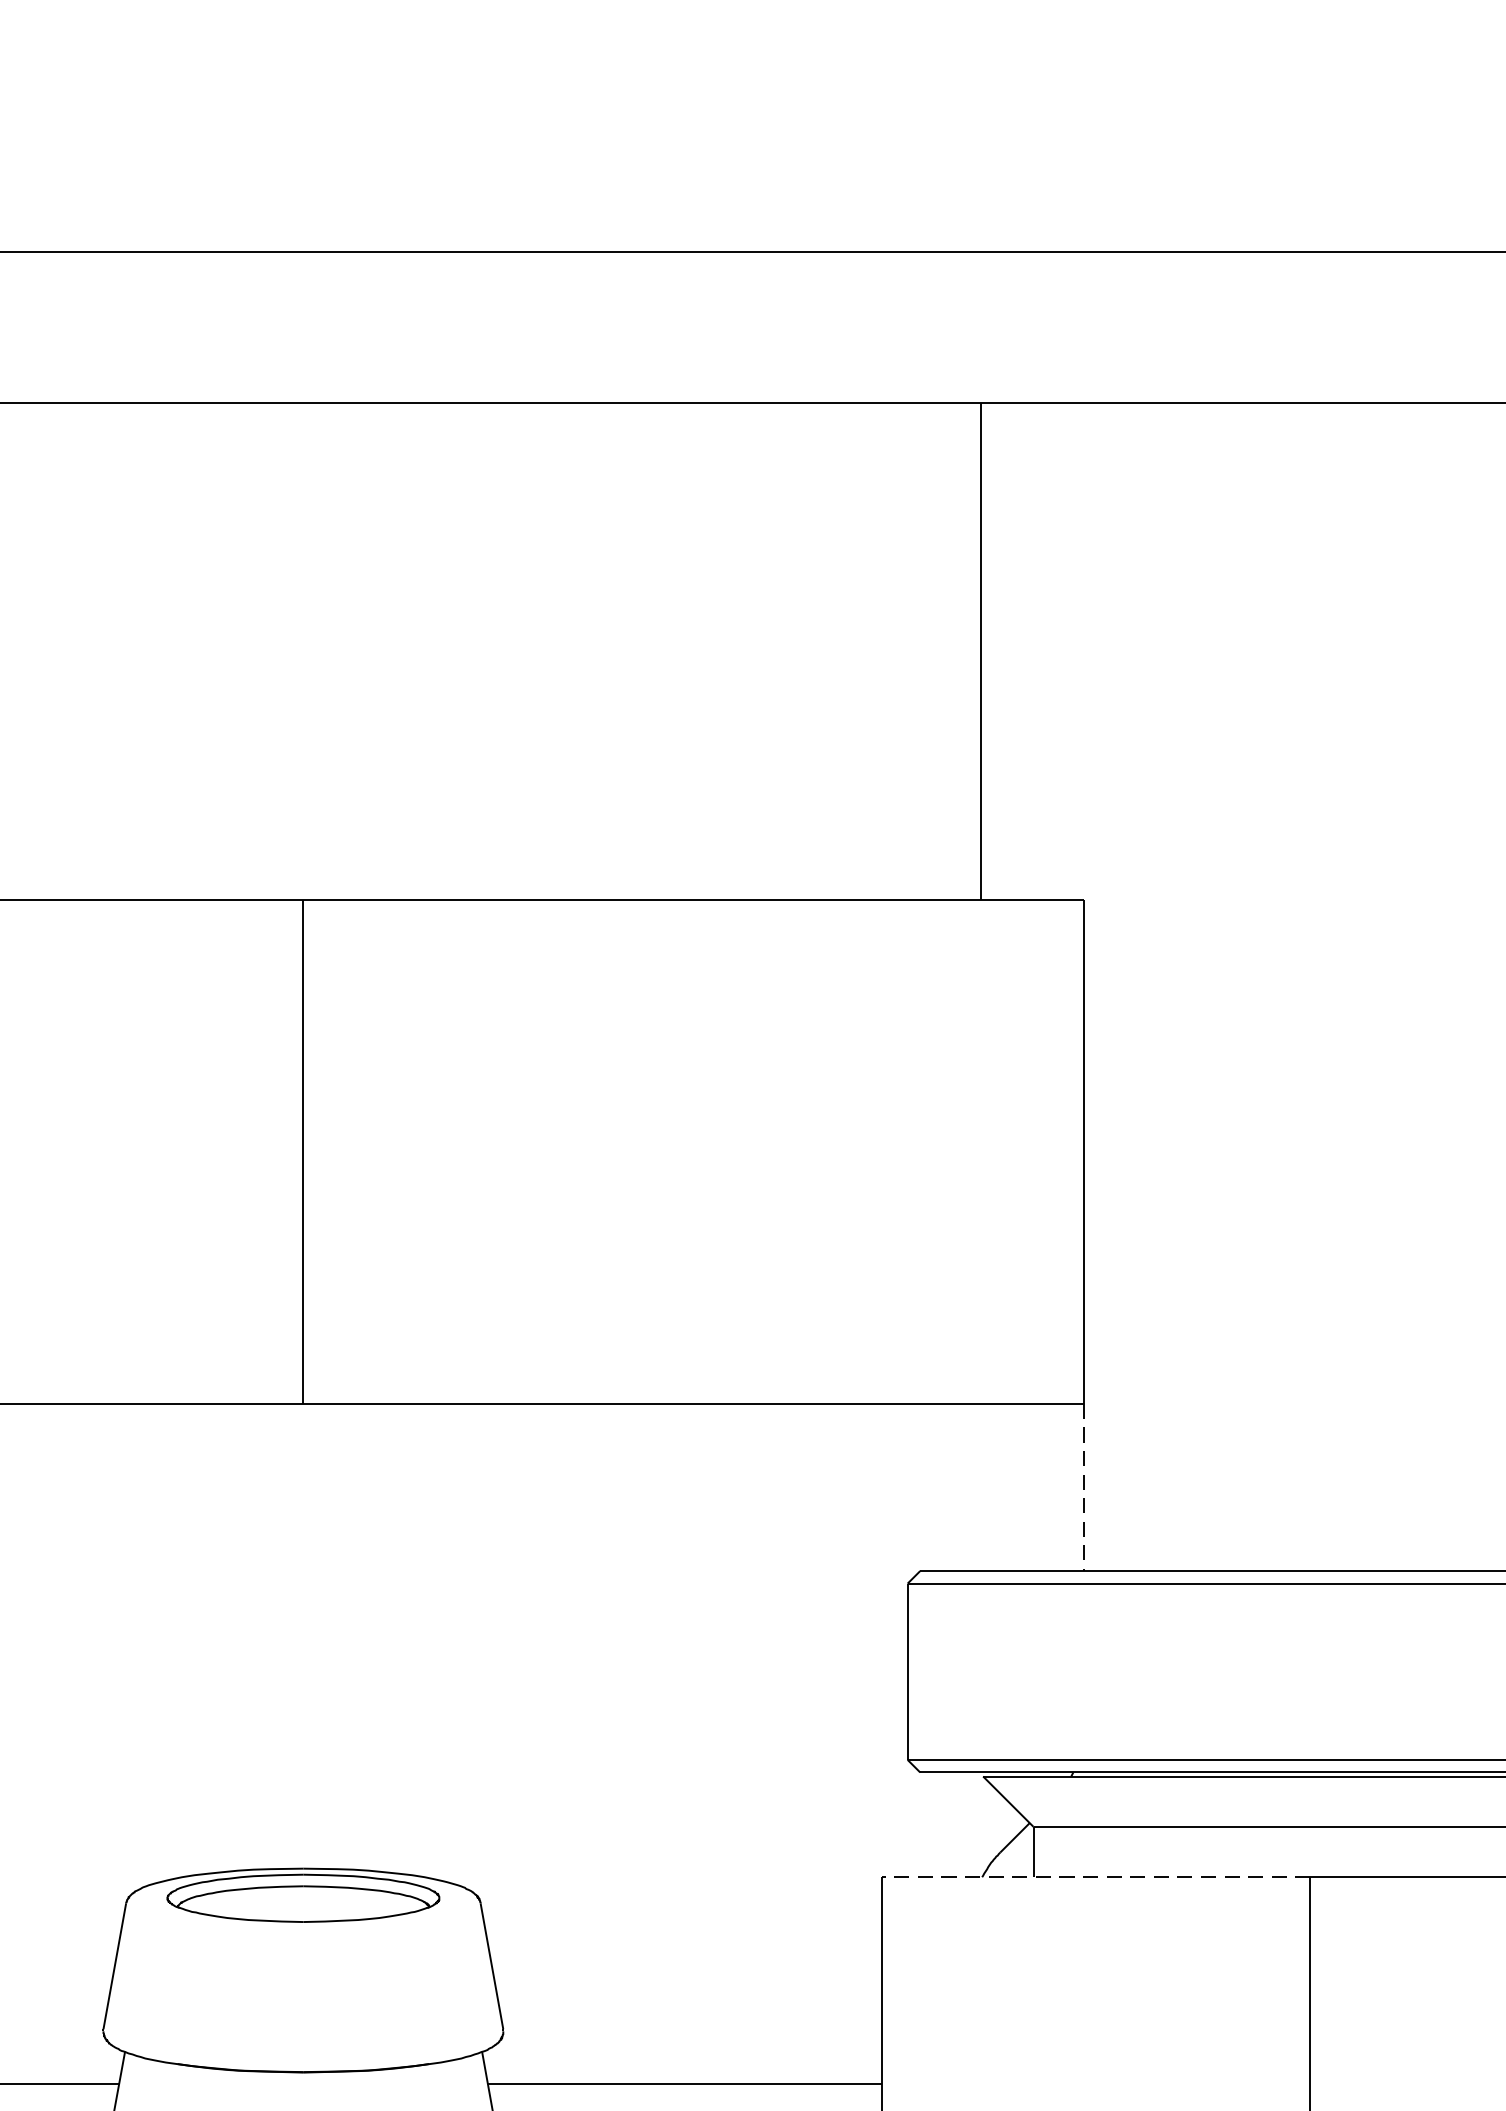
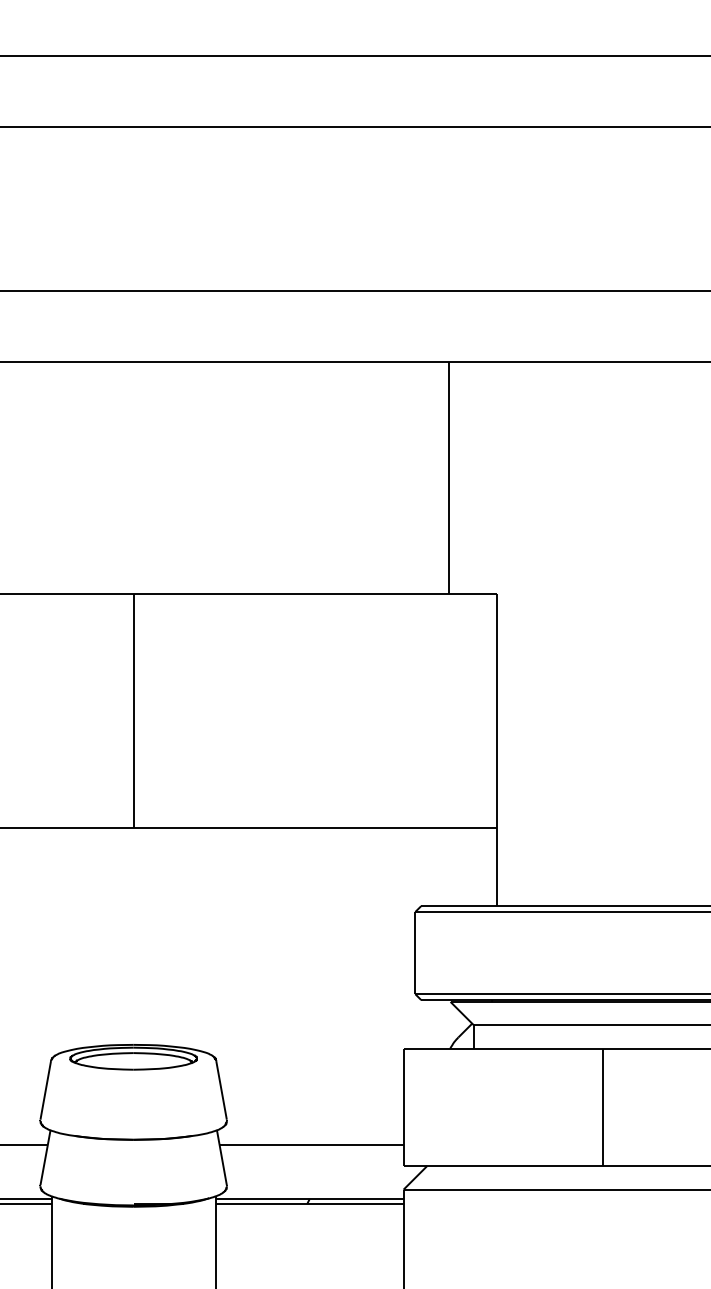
line: (1083, 1488) -> (497, 867), dashed -> solid
line: (1096, 1876) -> (503, 1048), dashed -> solid

